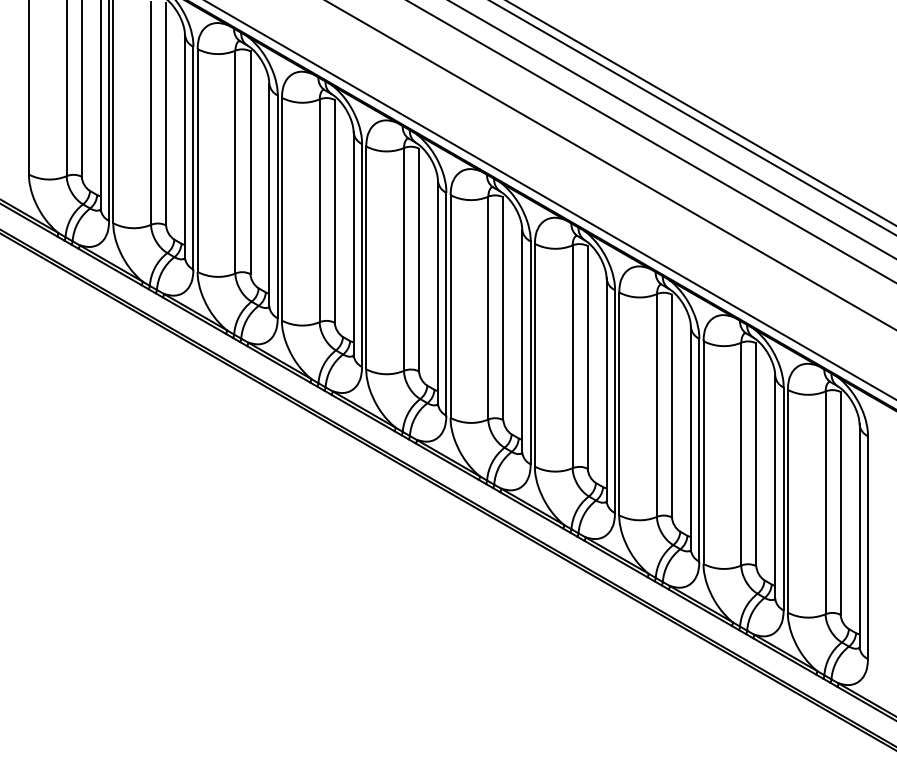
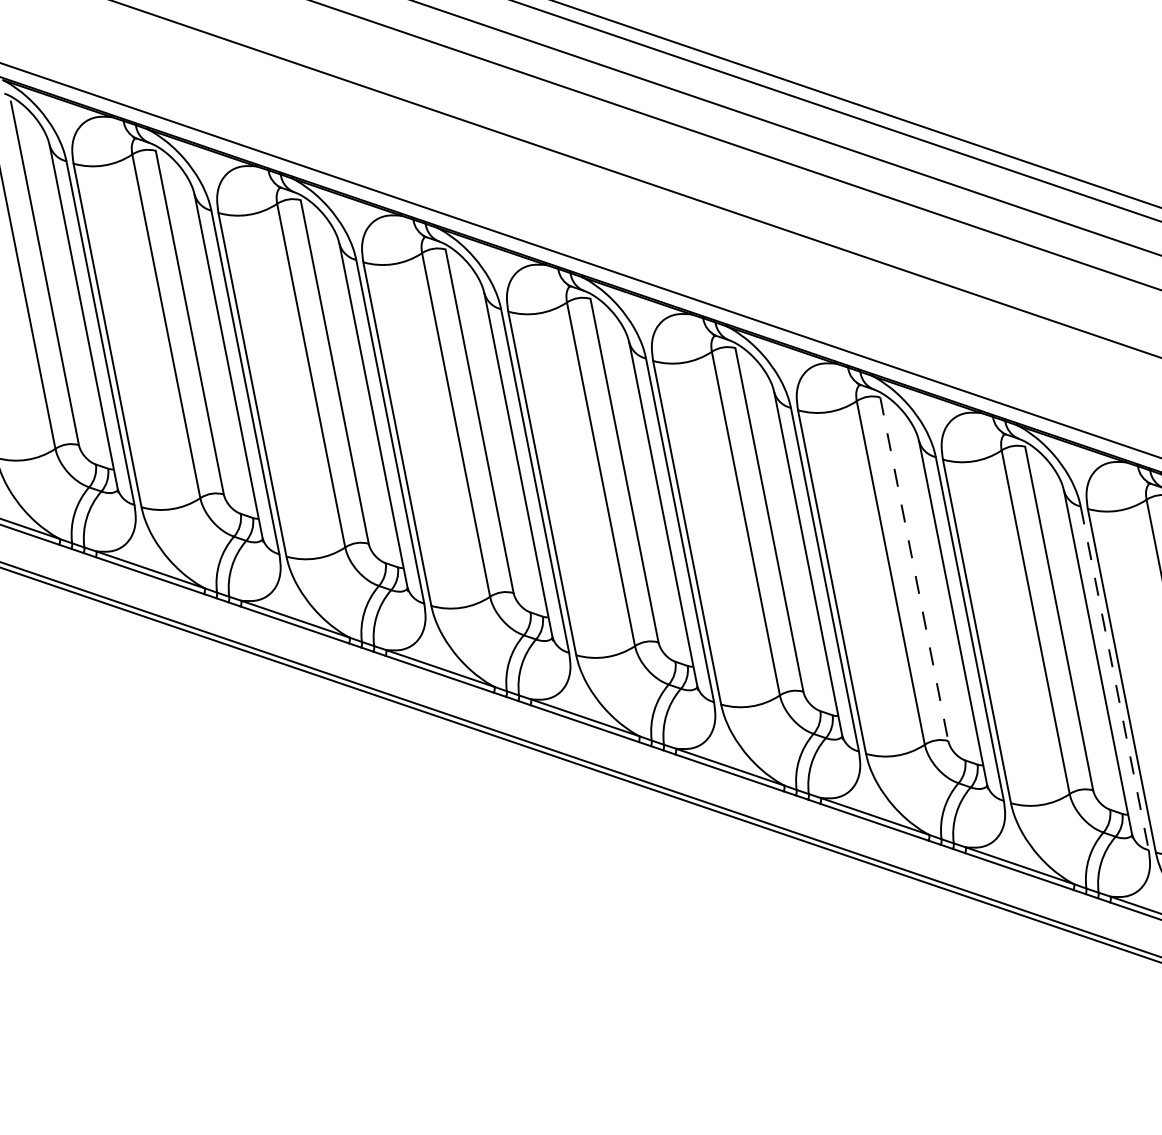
line: (672, 406) -> (915, 569), solid -> dashed
line: (783, 499) -> (1114, 679), solid -> dashed

